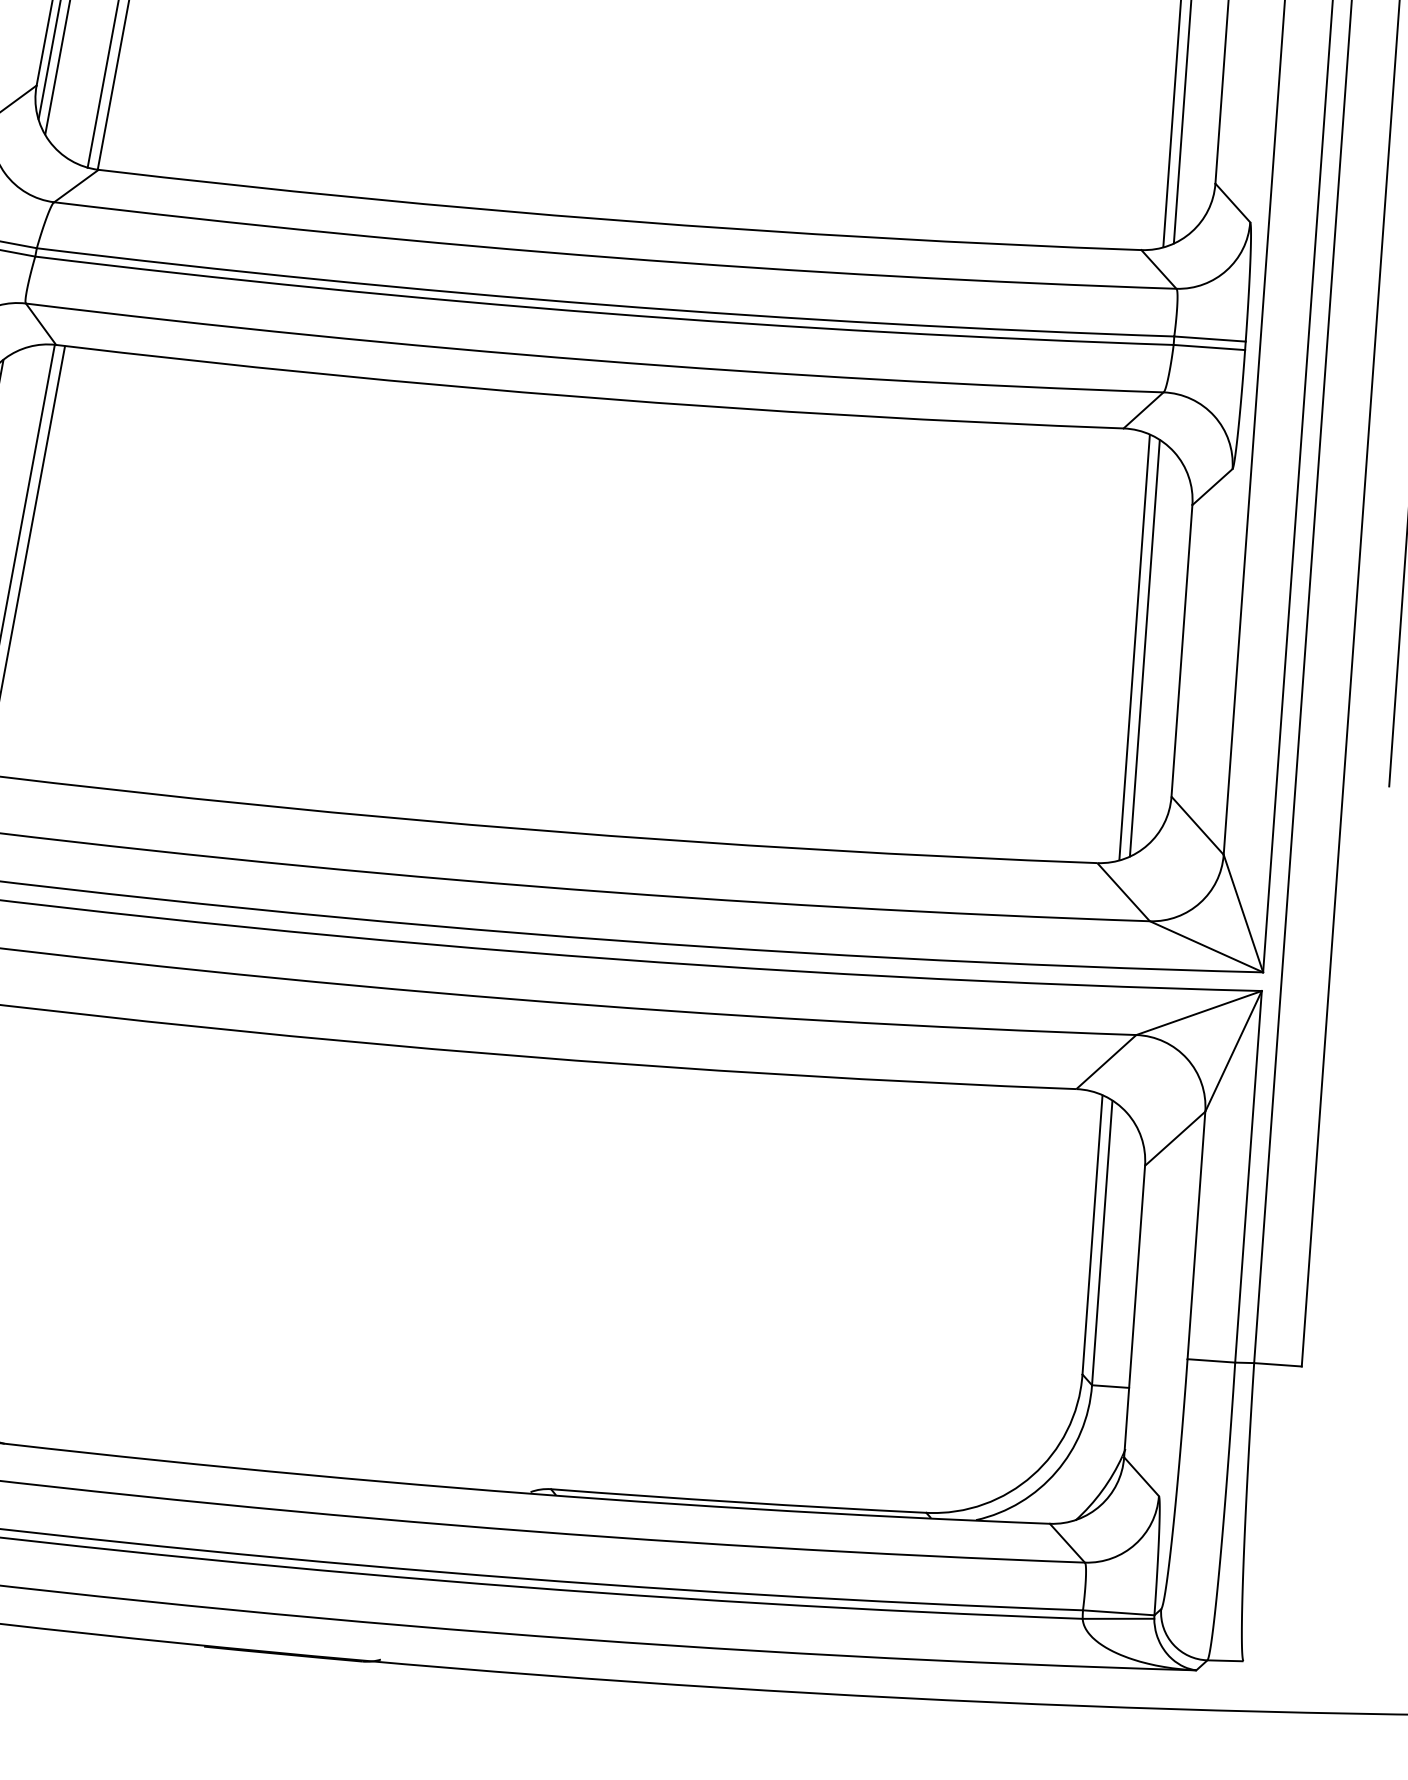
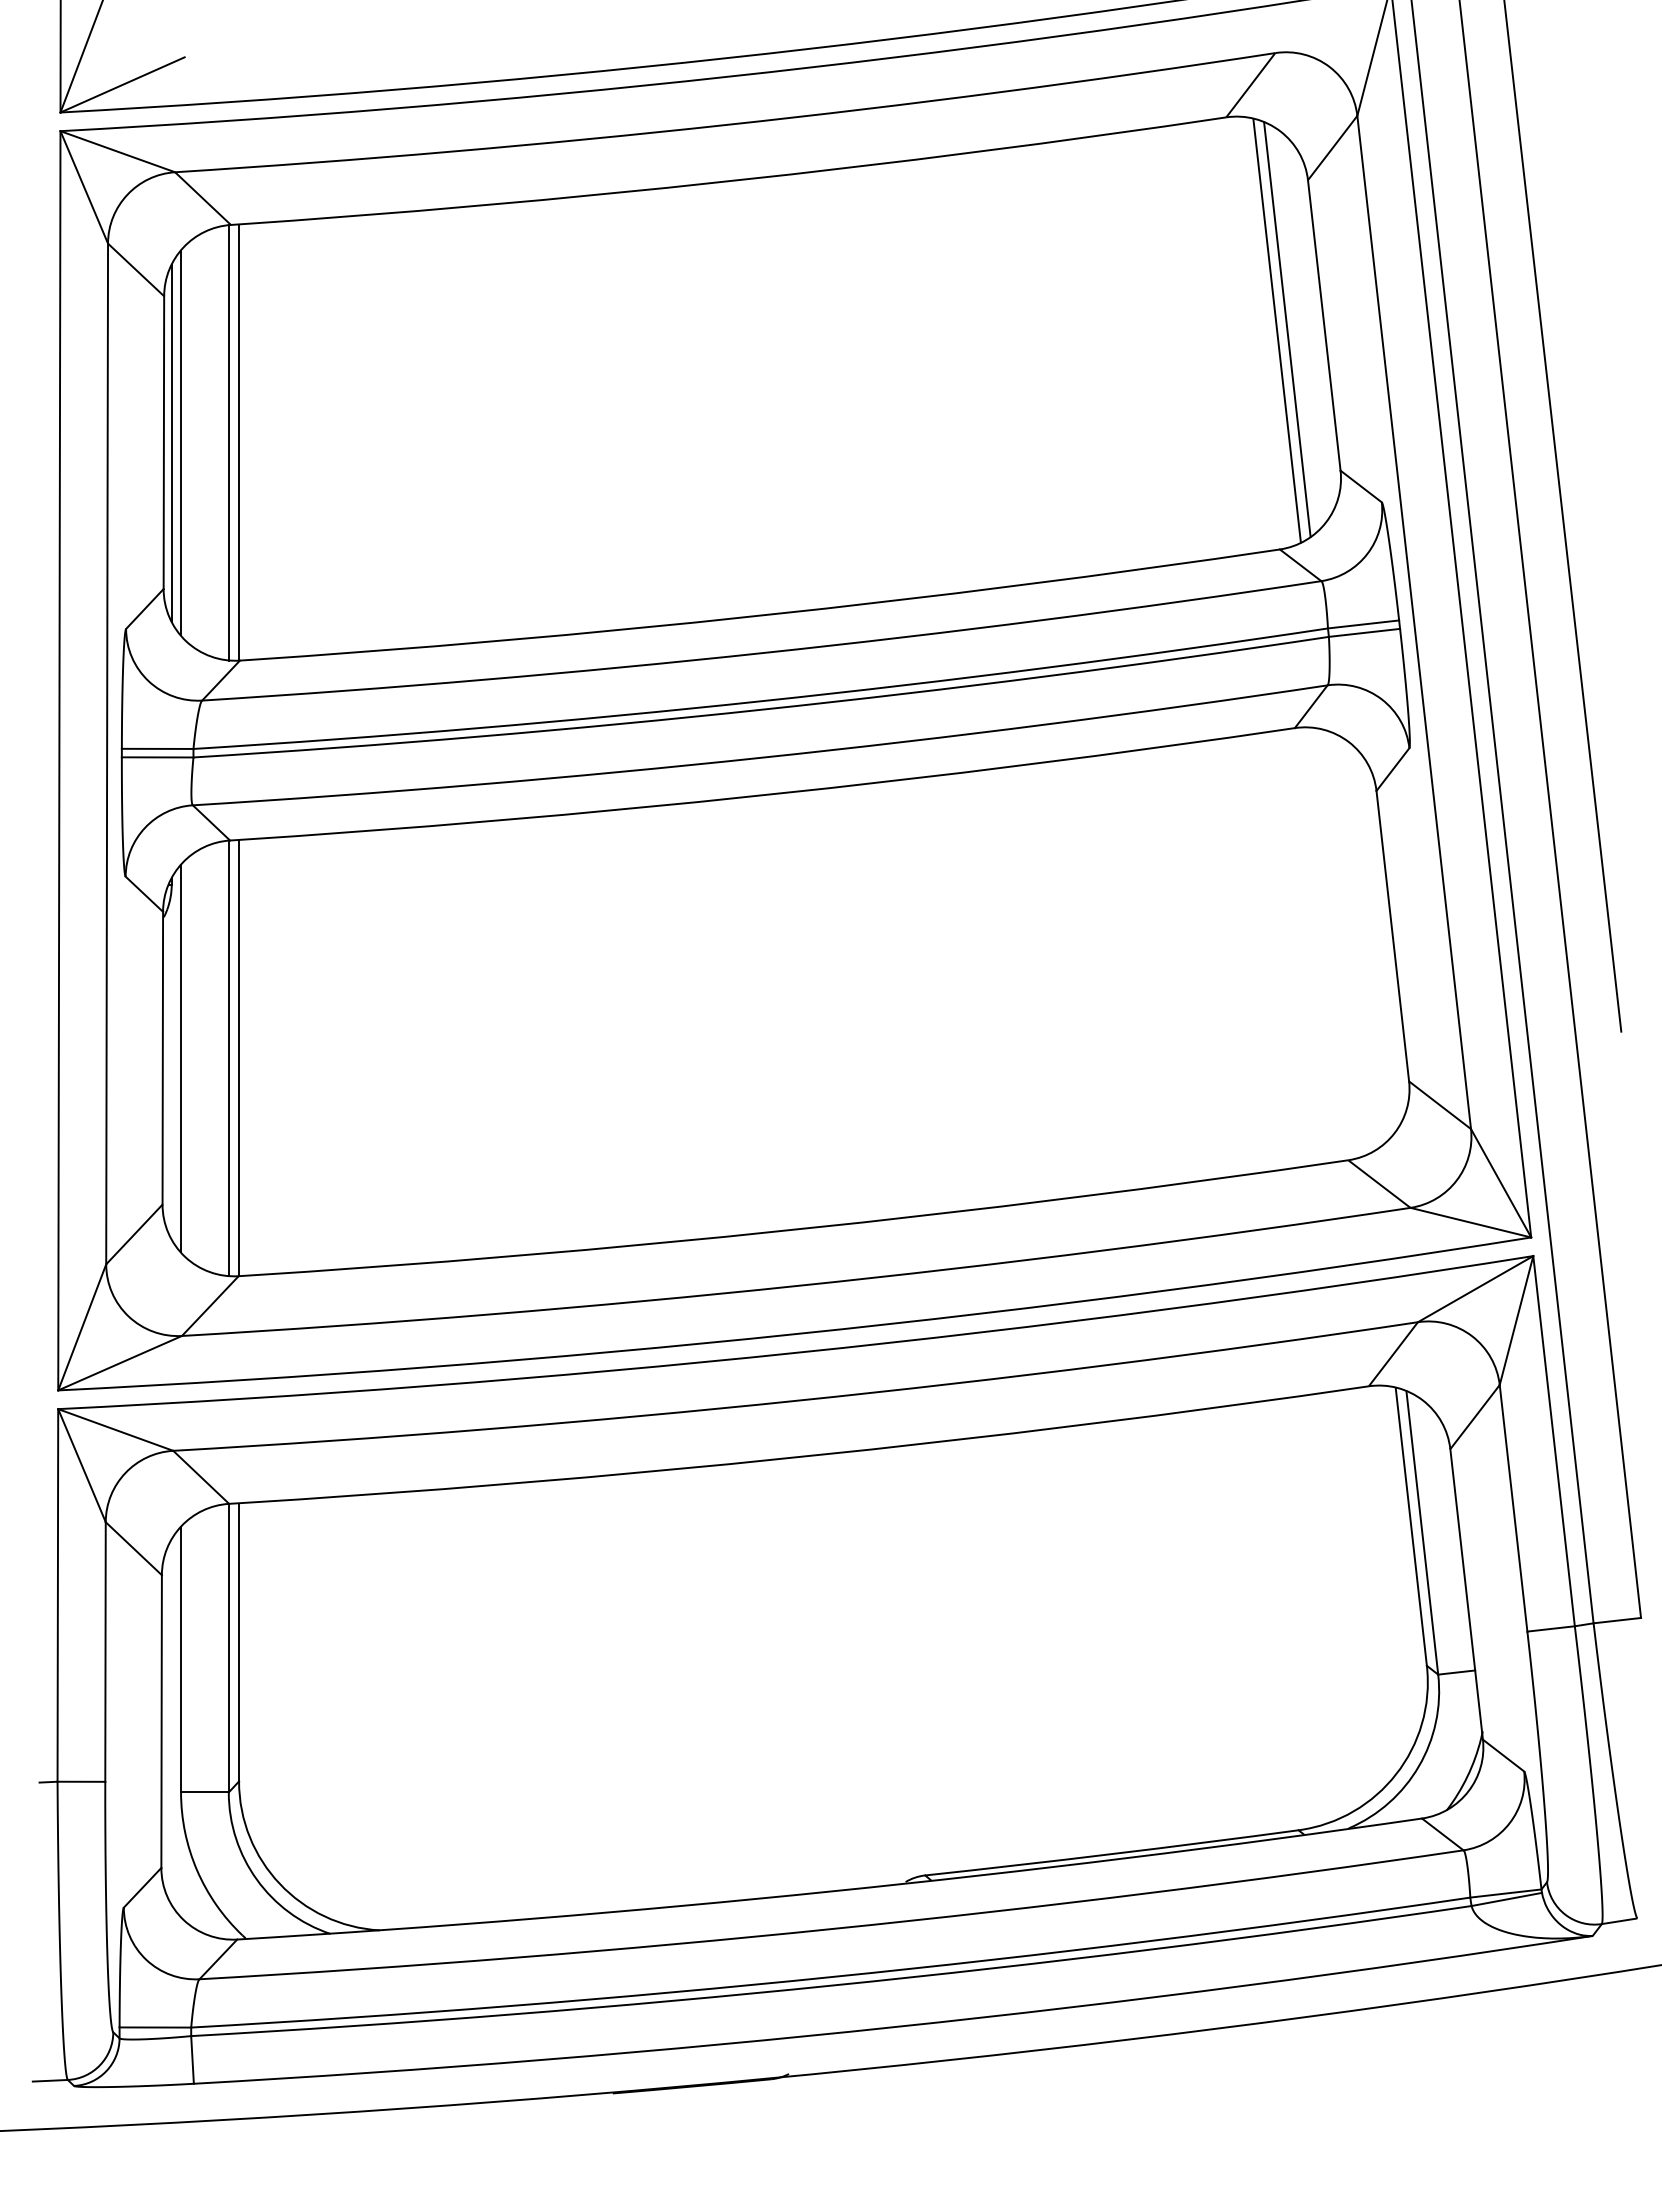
line: (1134, 647) -> (1345, 941), removed
line: (1144, 648) -> (1355, 940), removed

